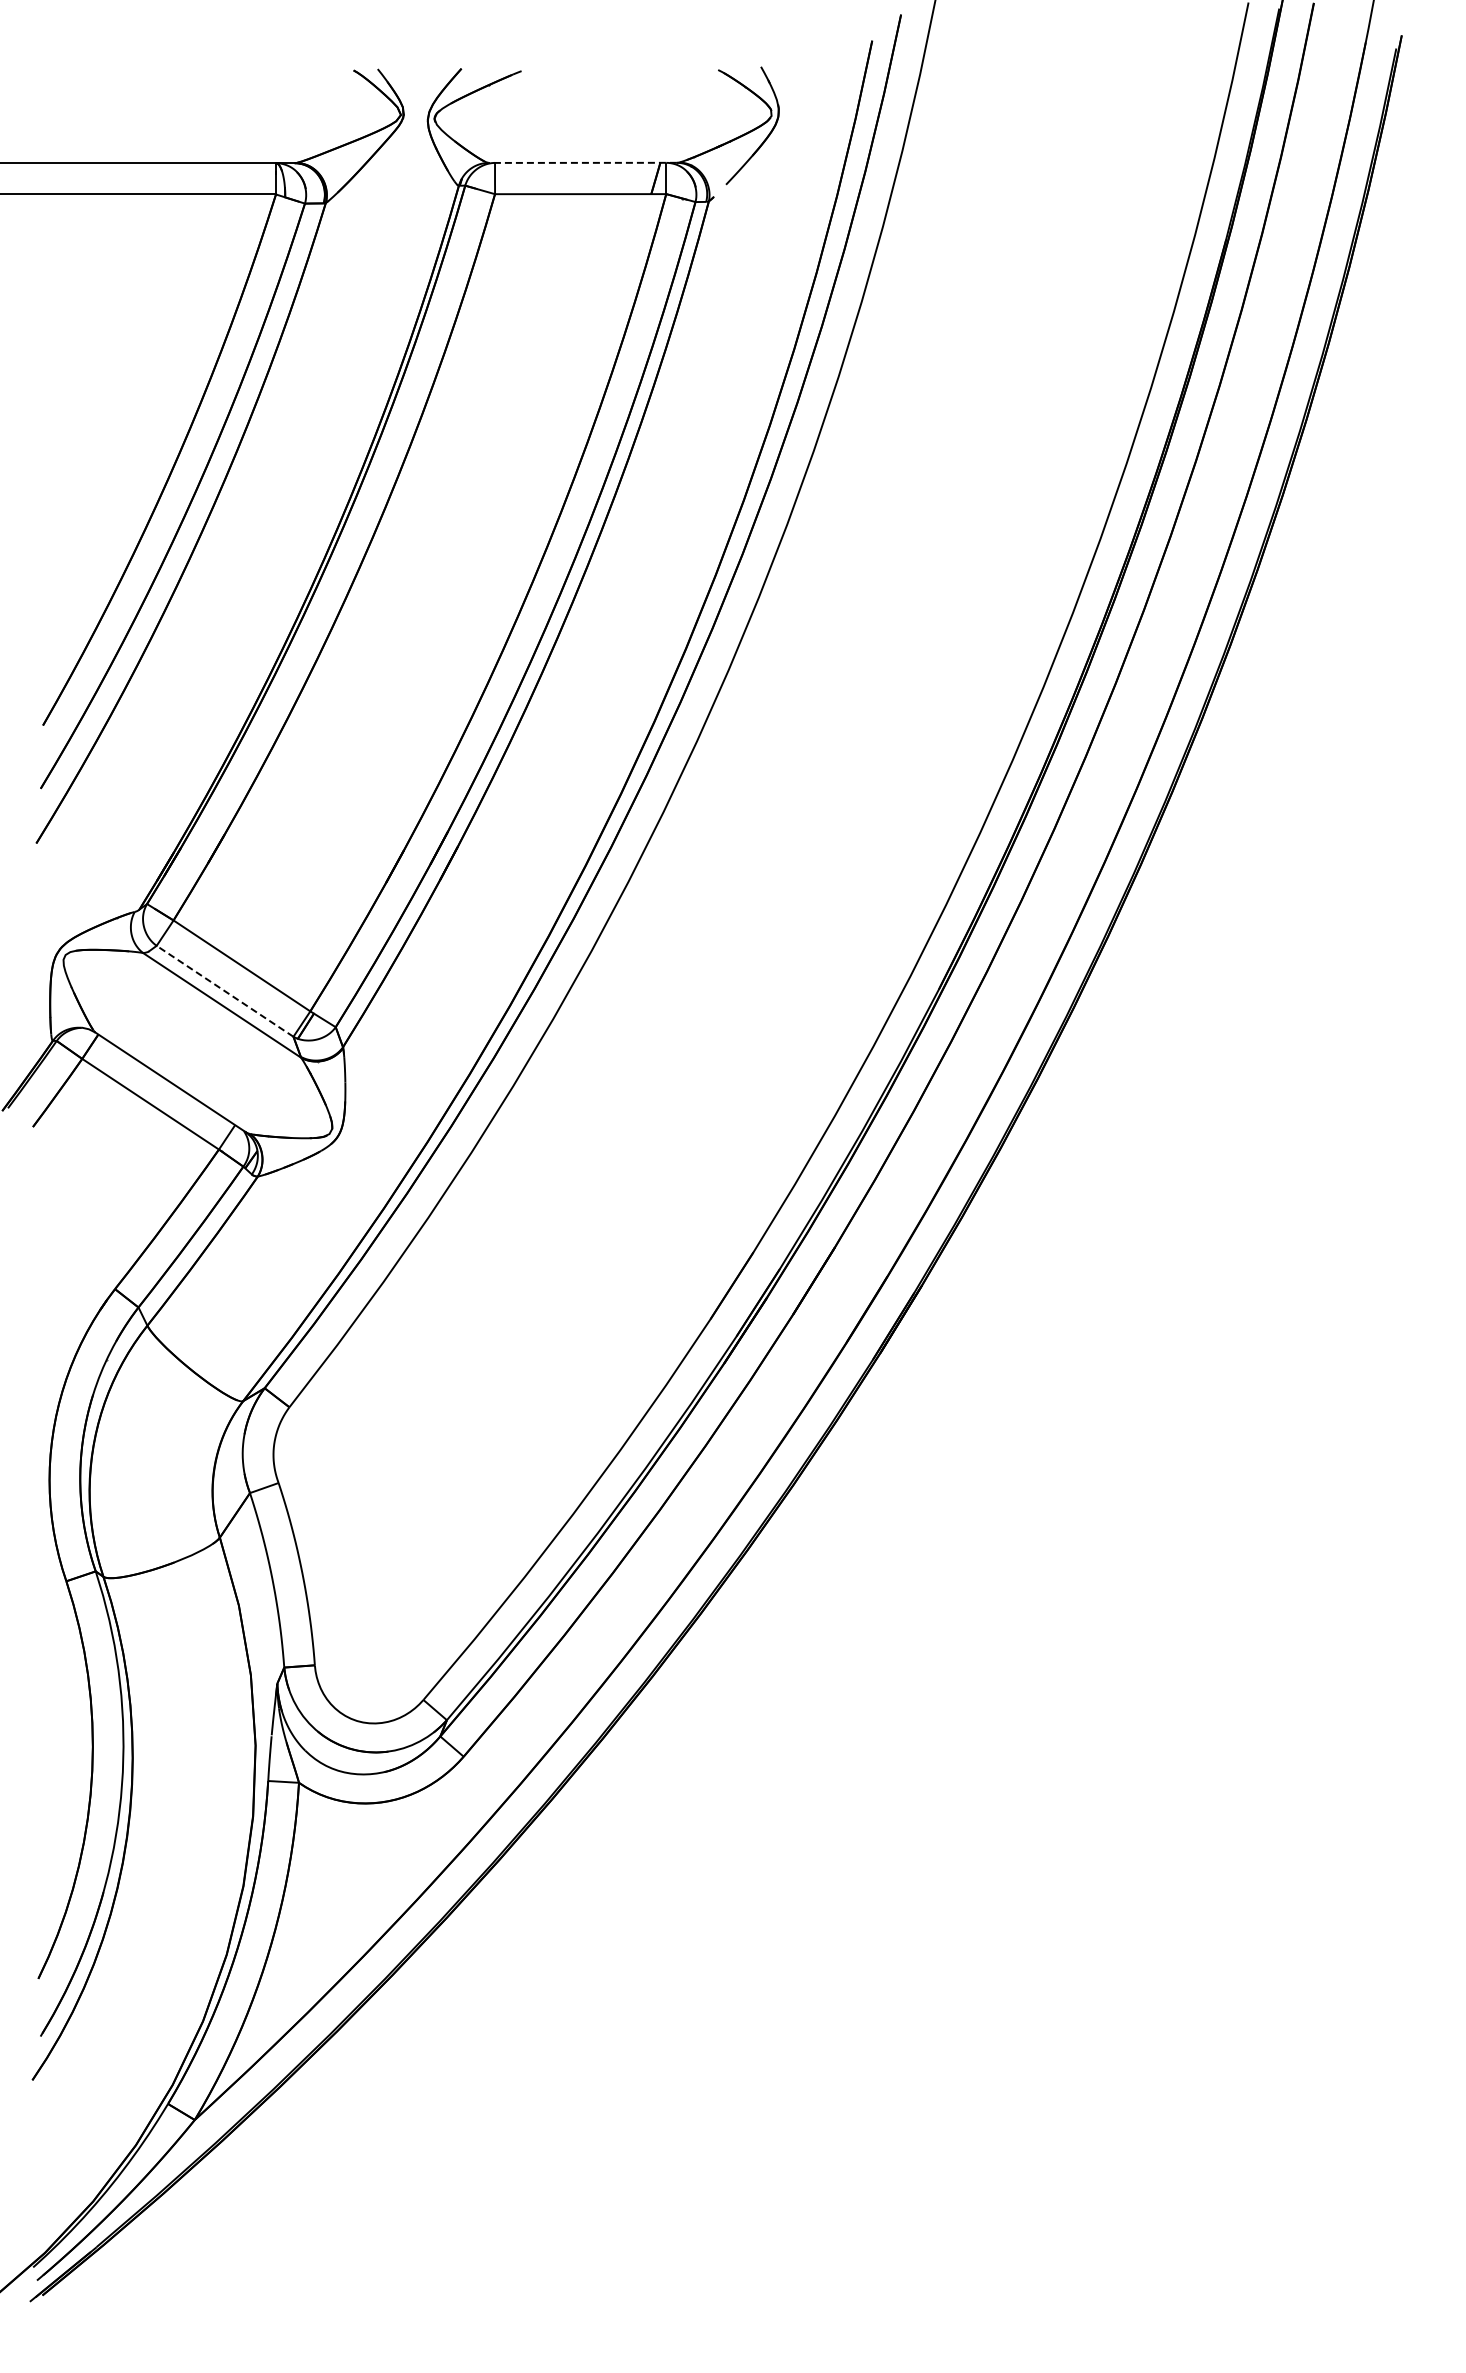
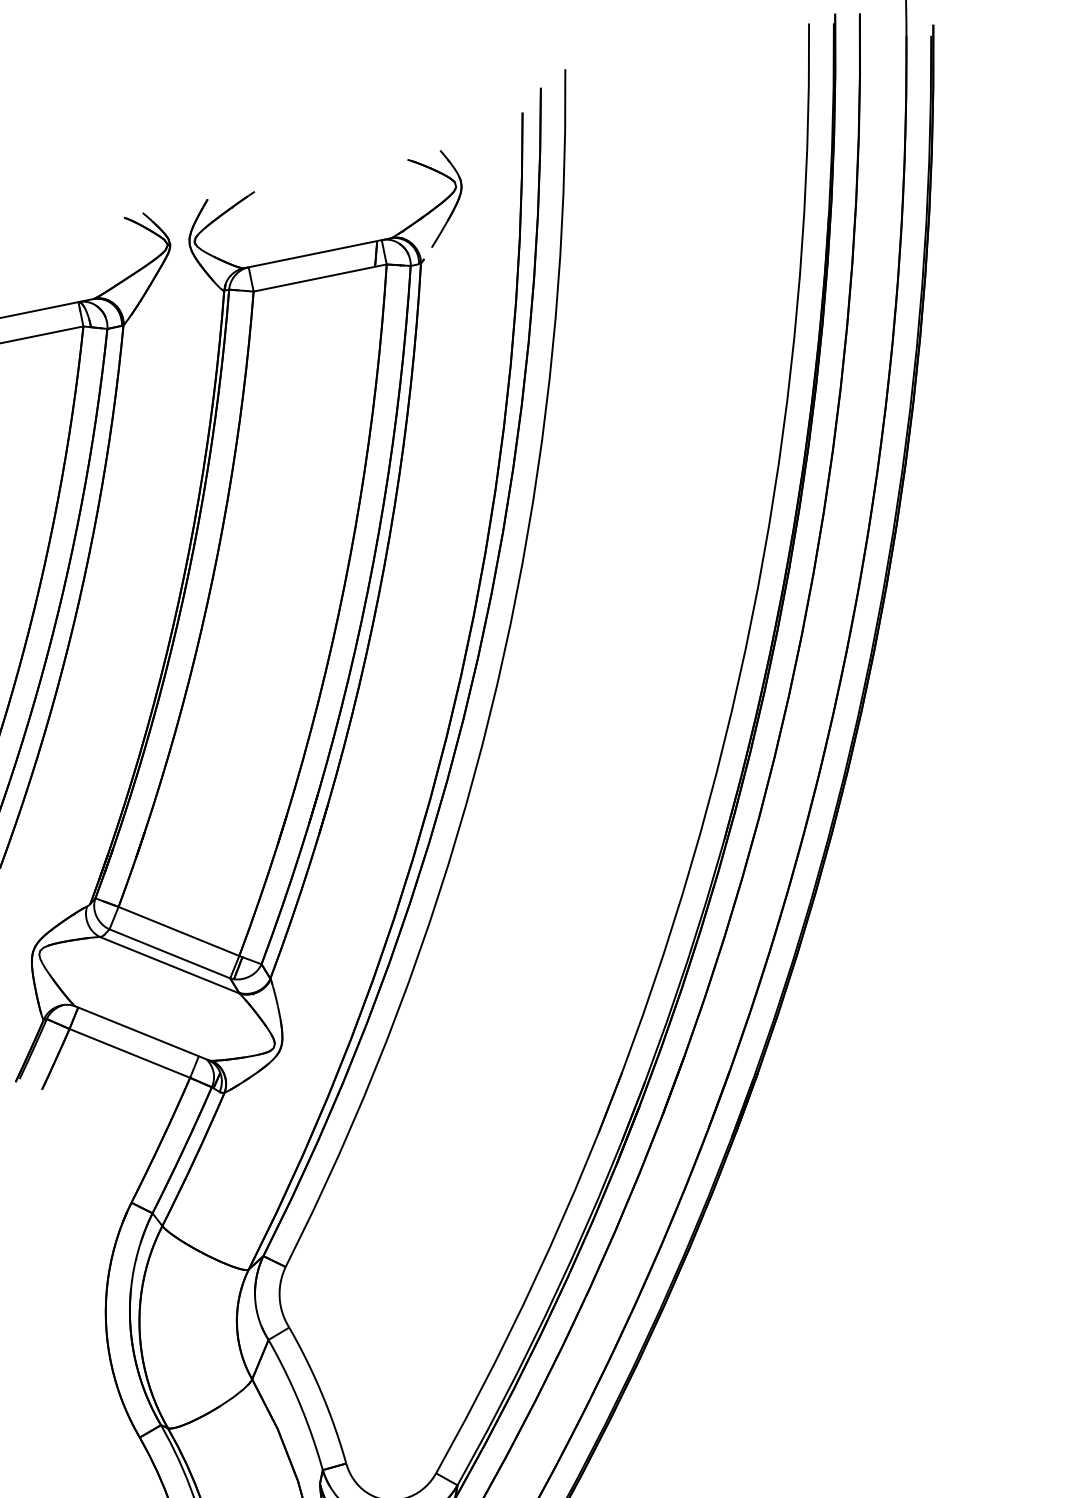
line: (582, 162) -> (316, 253), dashed -> solid
line: (224, 991) -> (169, 954), dashed -> solid

